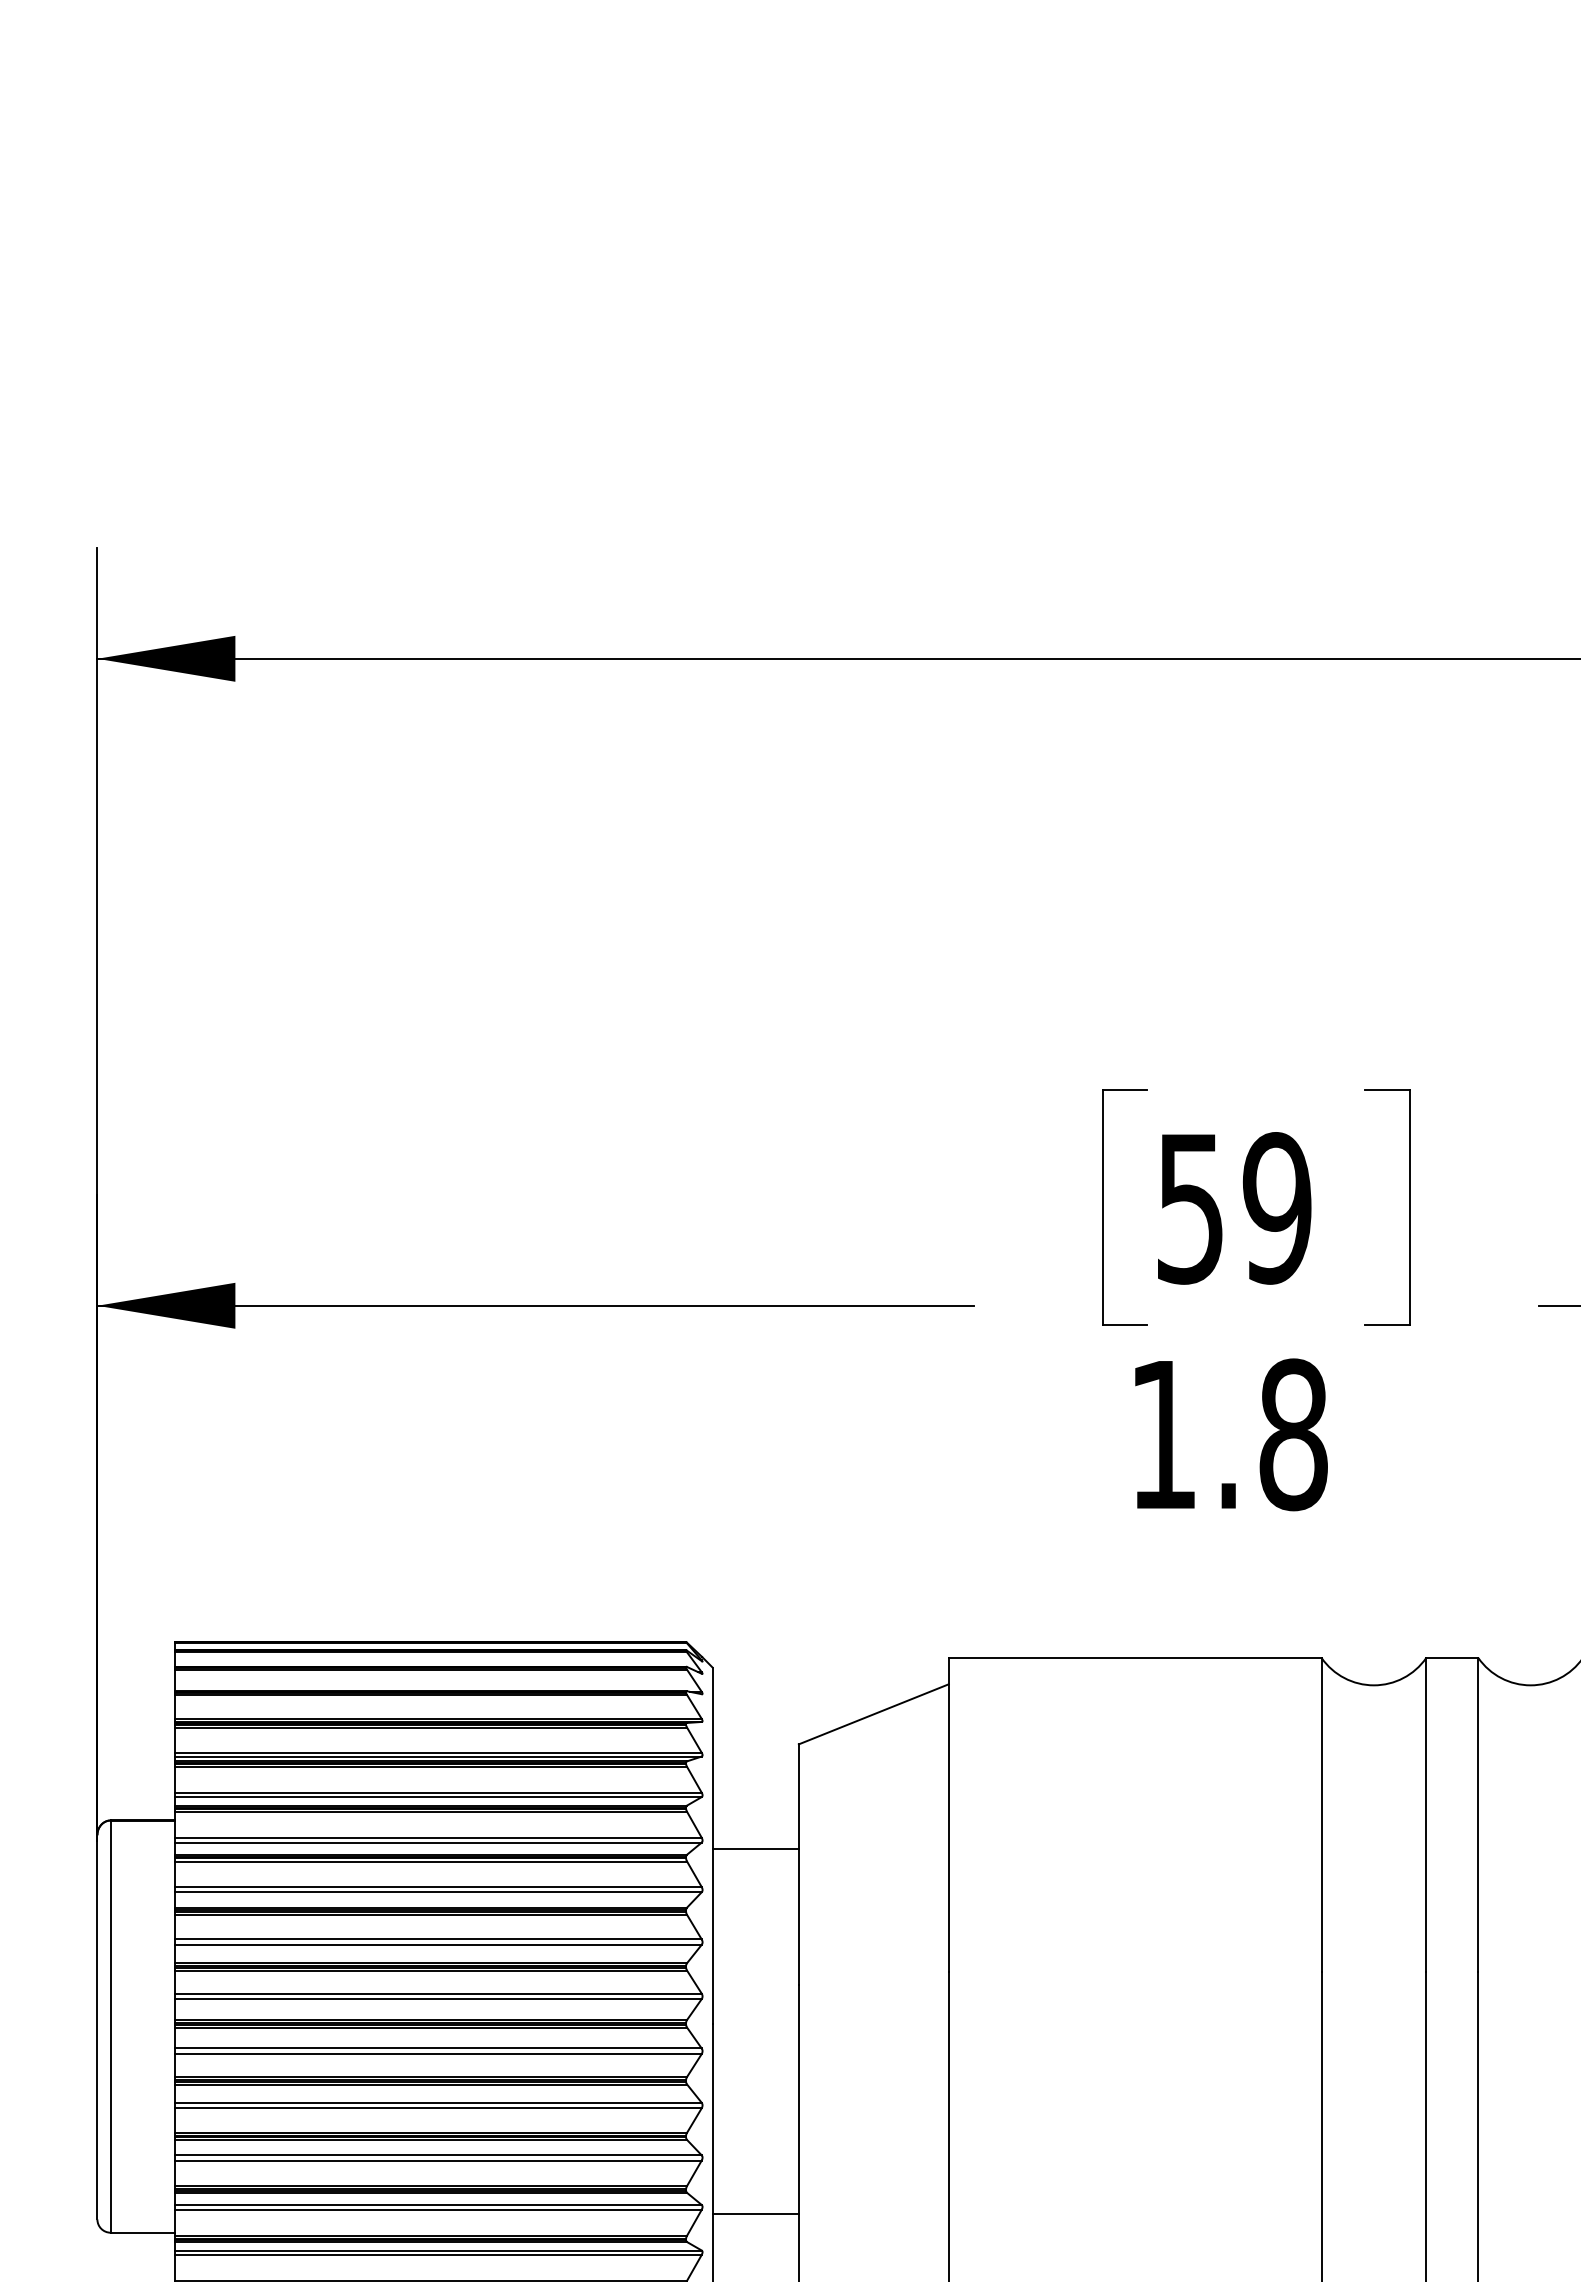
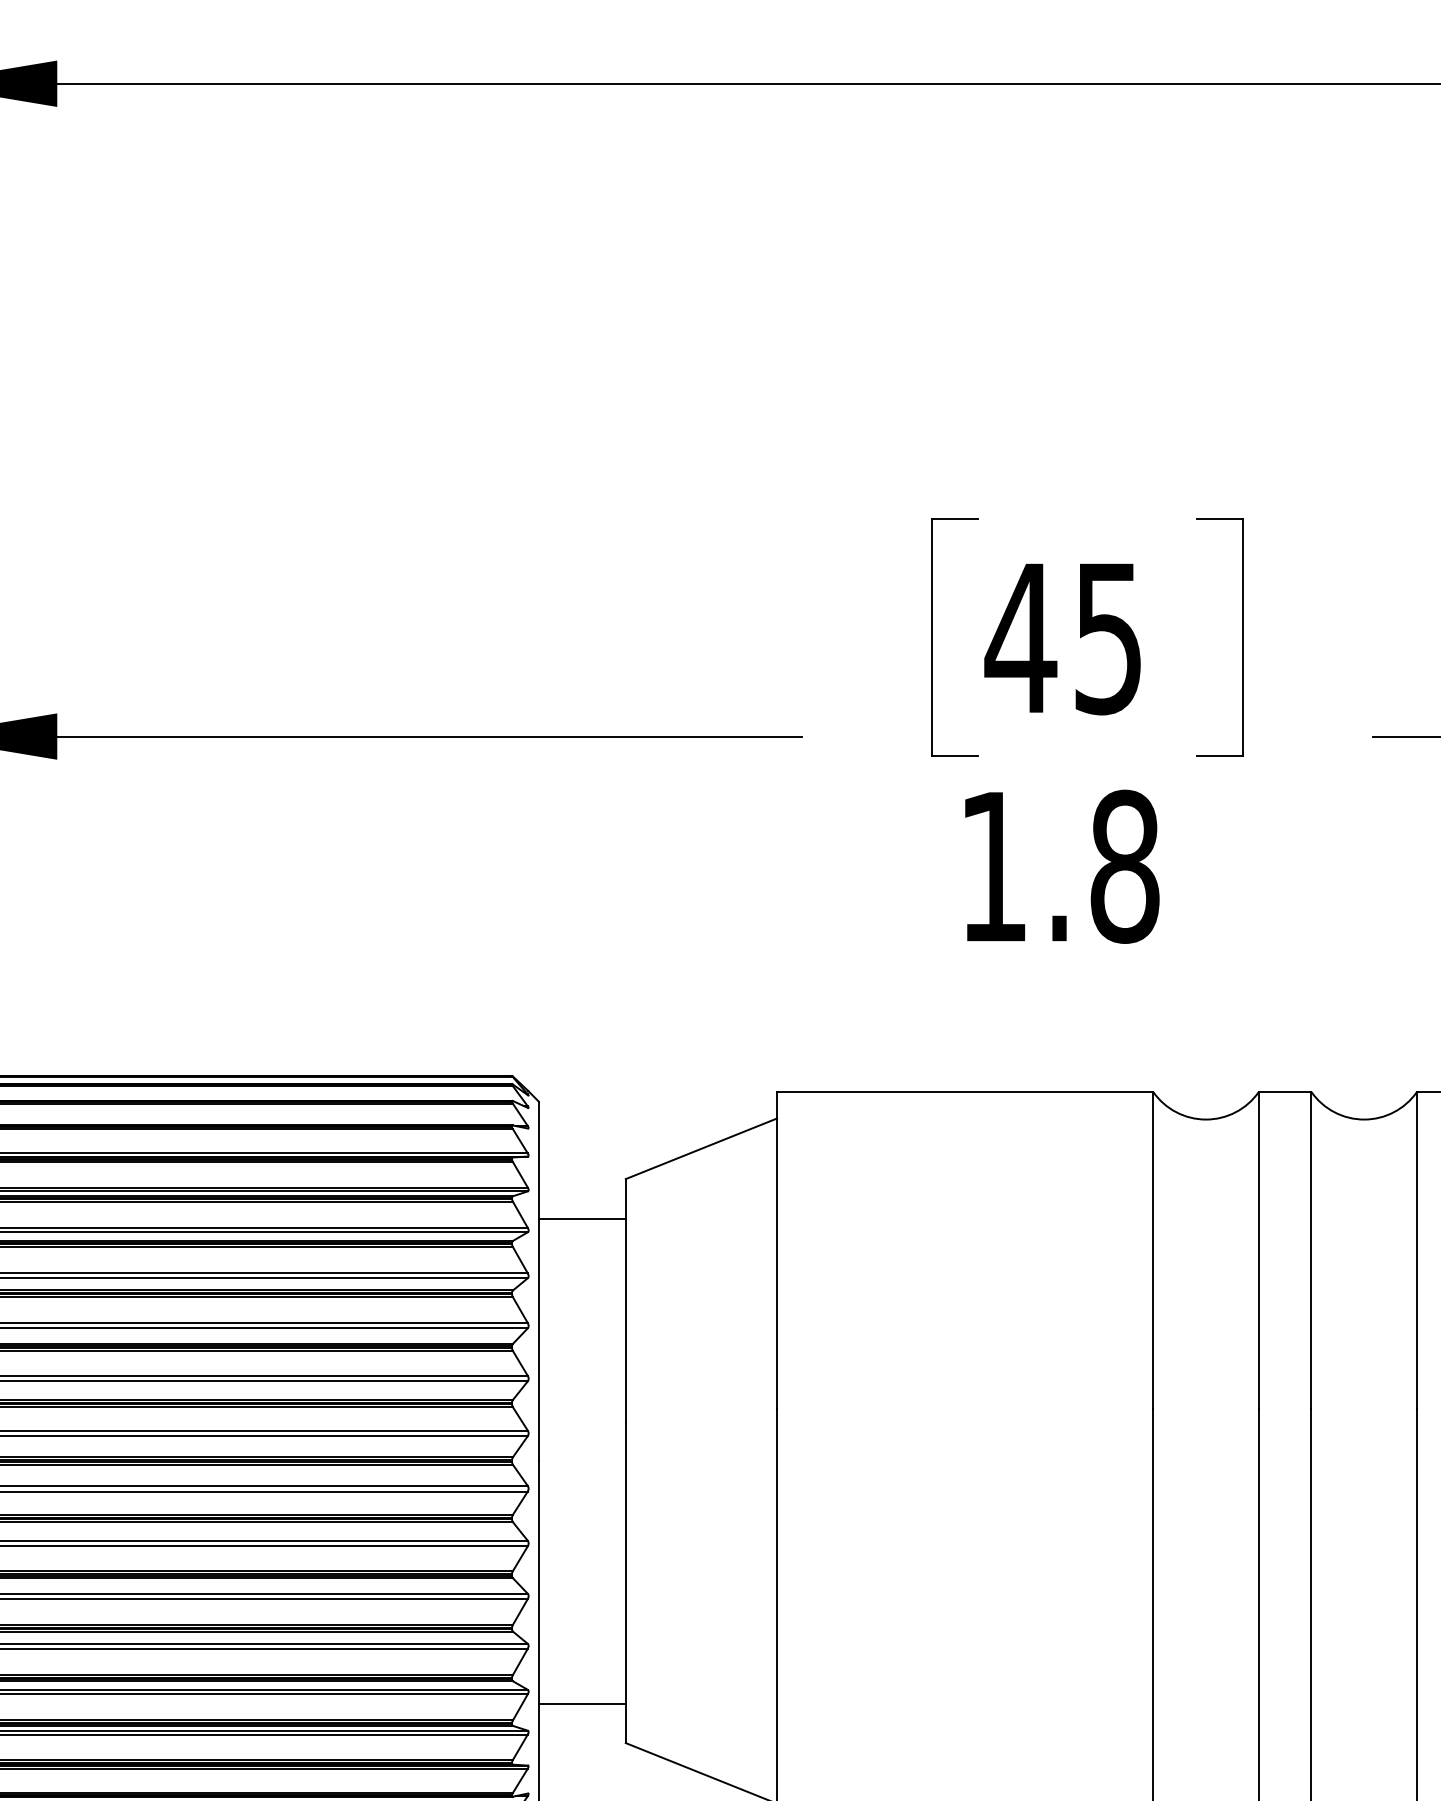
text: (1232, 1208) -> (1063, 638), 59 -> 45
line: (755, 1848) -> (582, 1218), moved
line: (755, 2214) -> (582, 1703), moved

